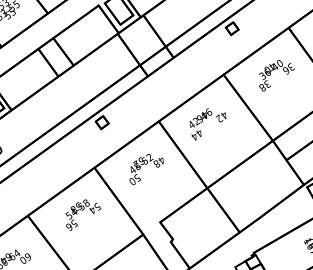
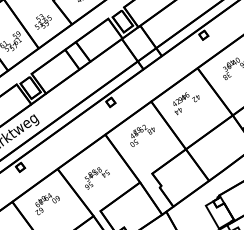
text: (82, 215) -> (96, 178), moved

